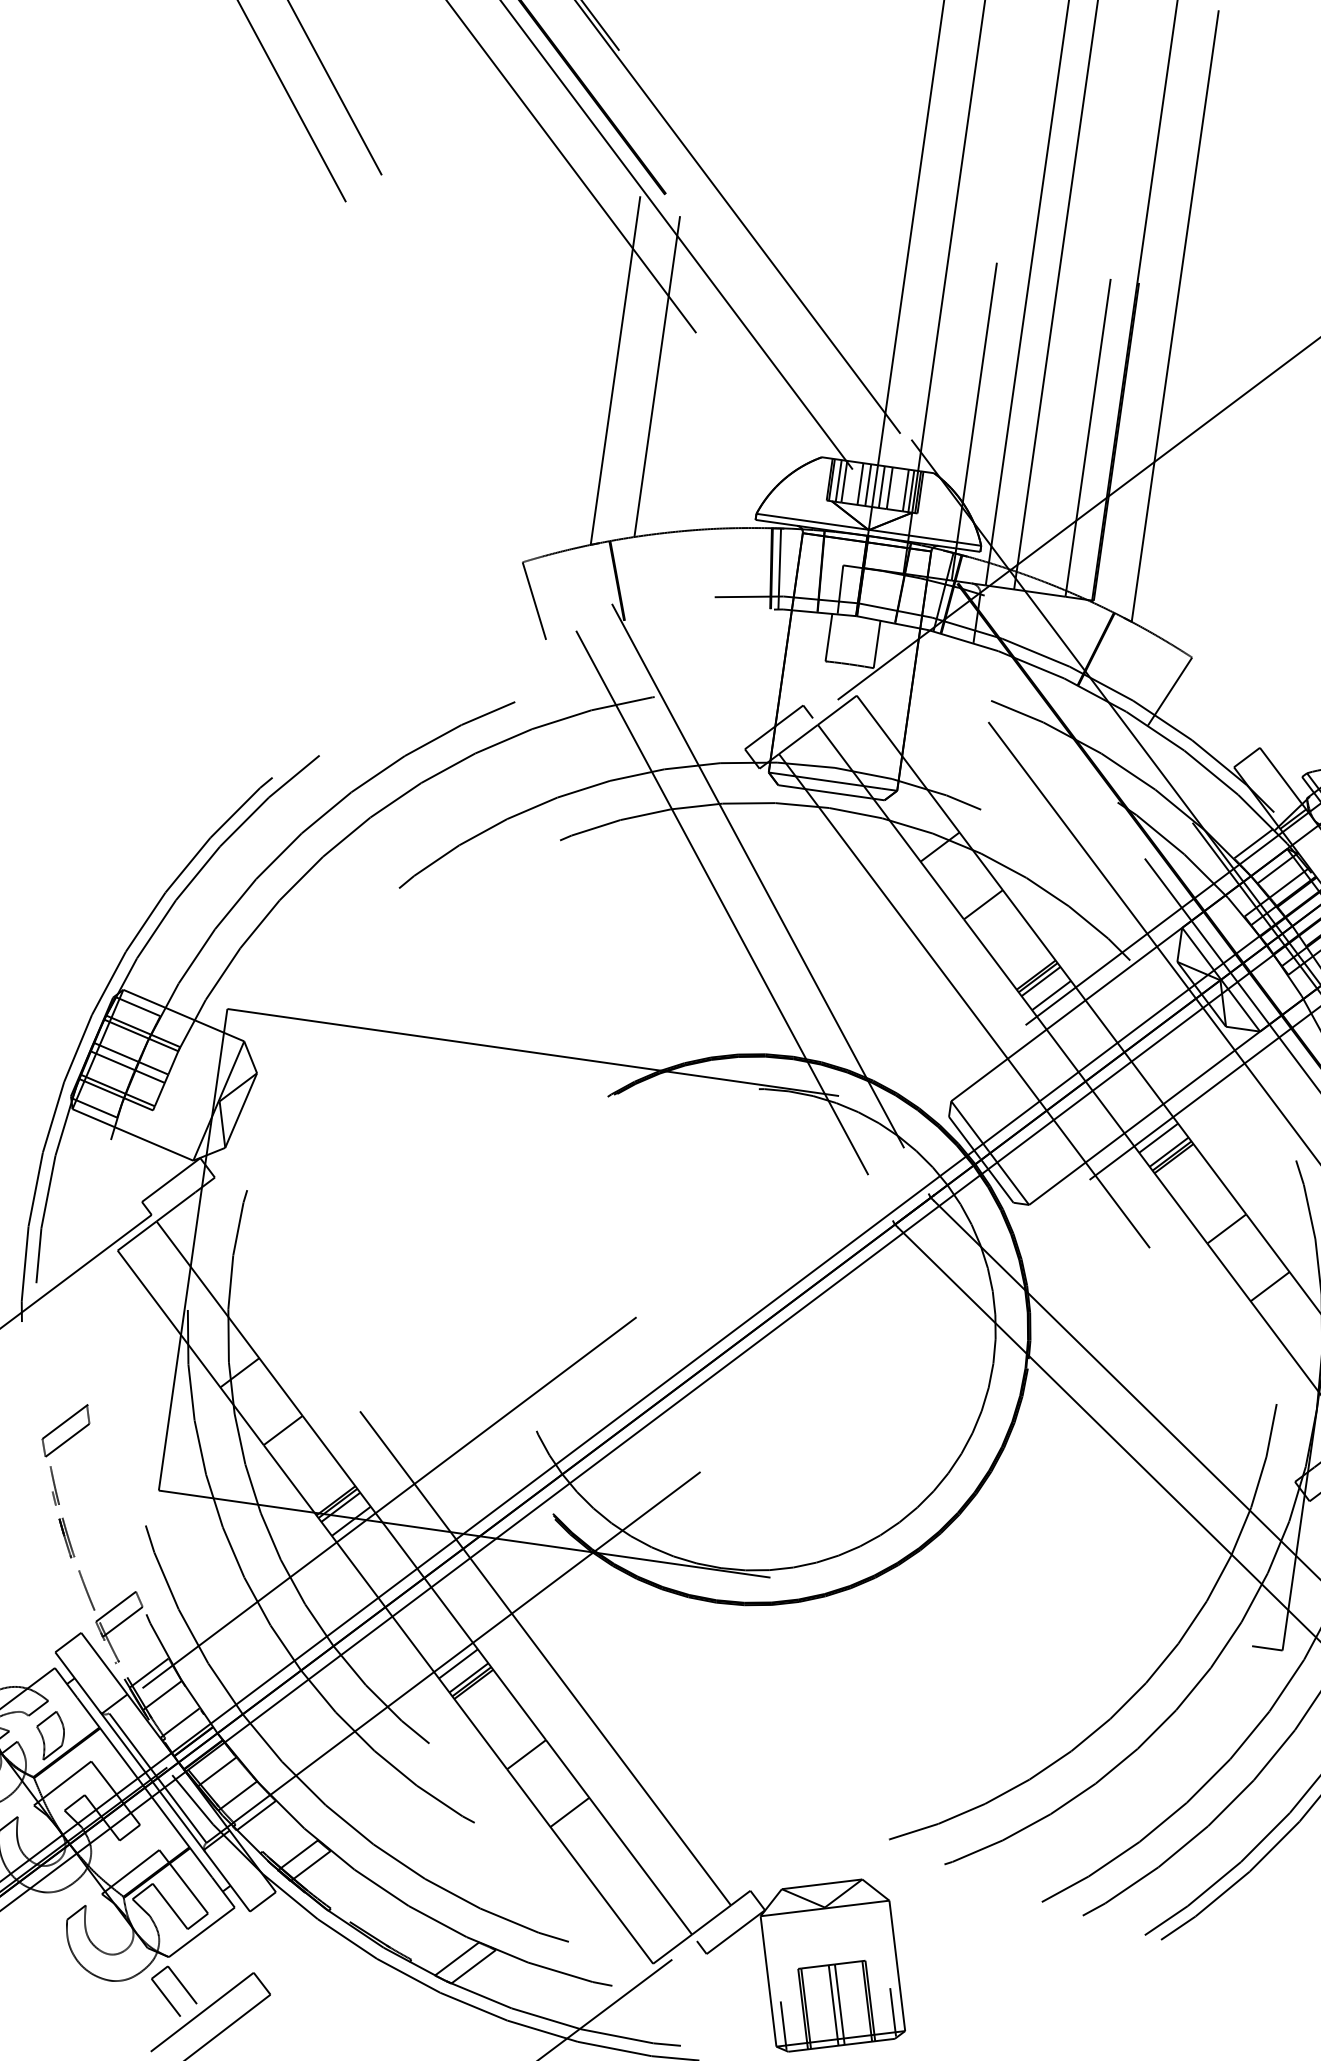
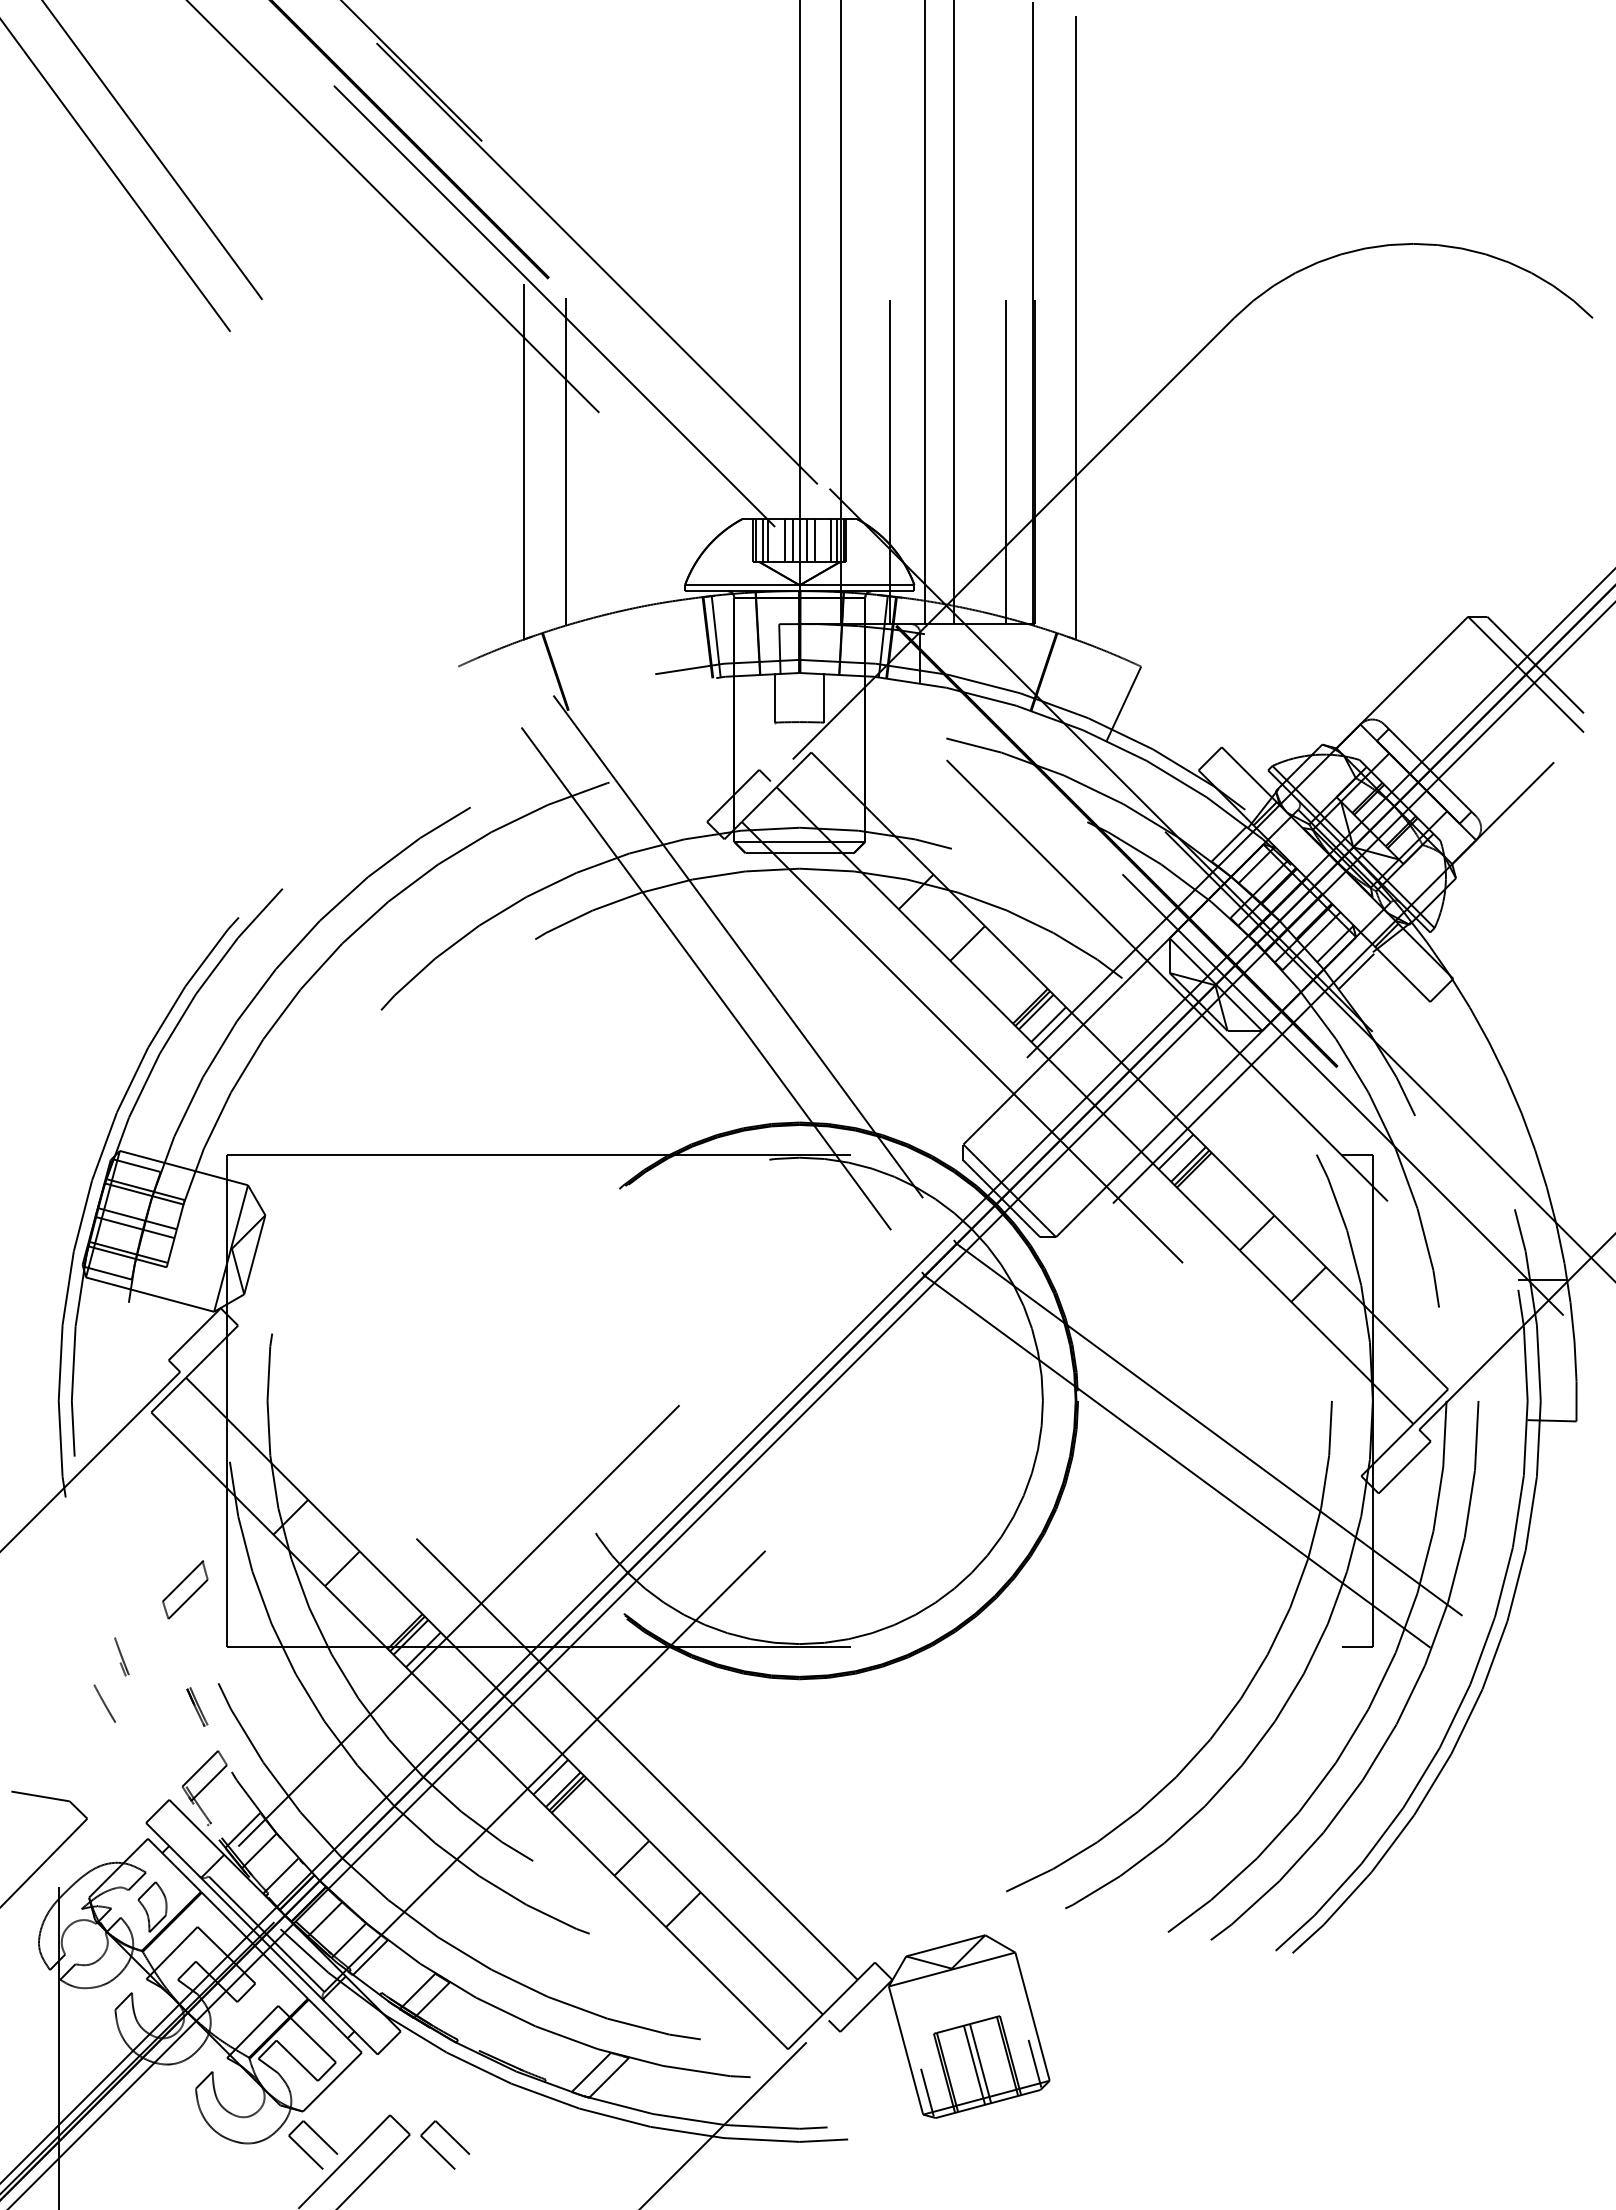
line: (534, 600) -> (475, 703), removed
part: (66, 1430) -> (185, 1589), moved
part: (67, 1537) -> (197, 1706), moved
line: (86, 1590) -> (104, 1703), moved
part: (309, 2001) -> (449, 2136), added

